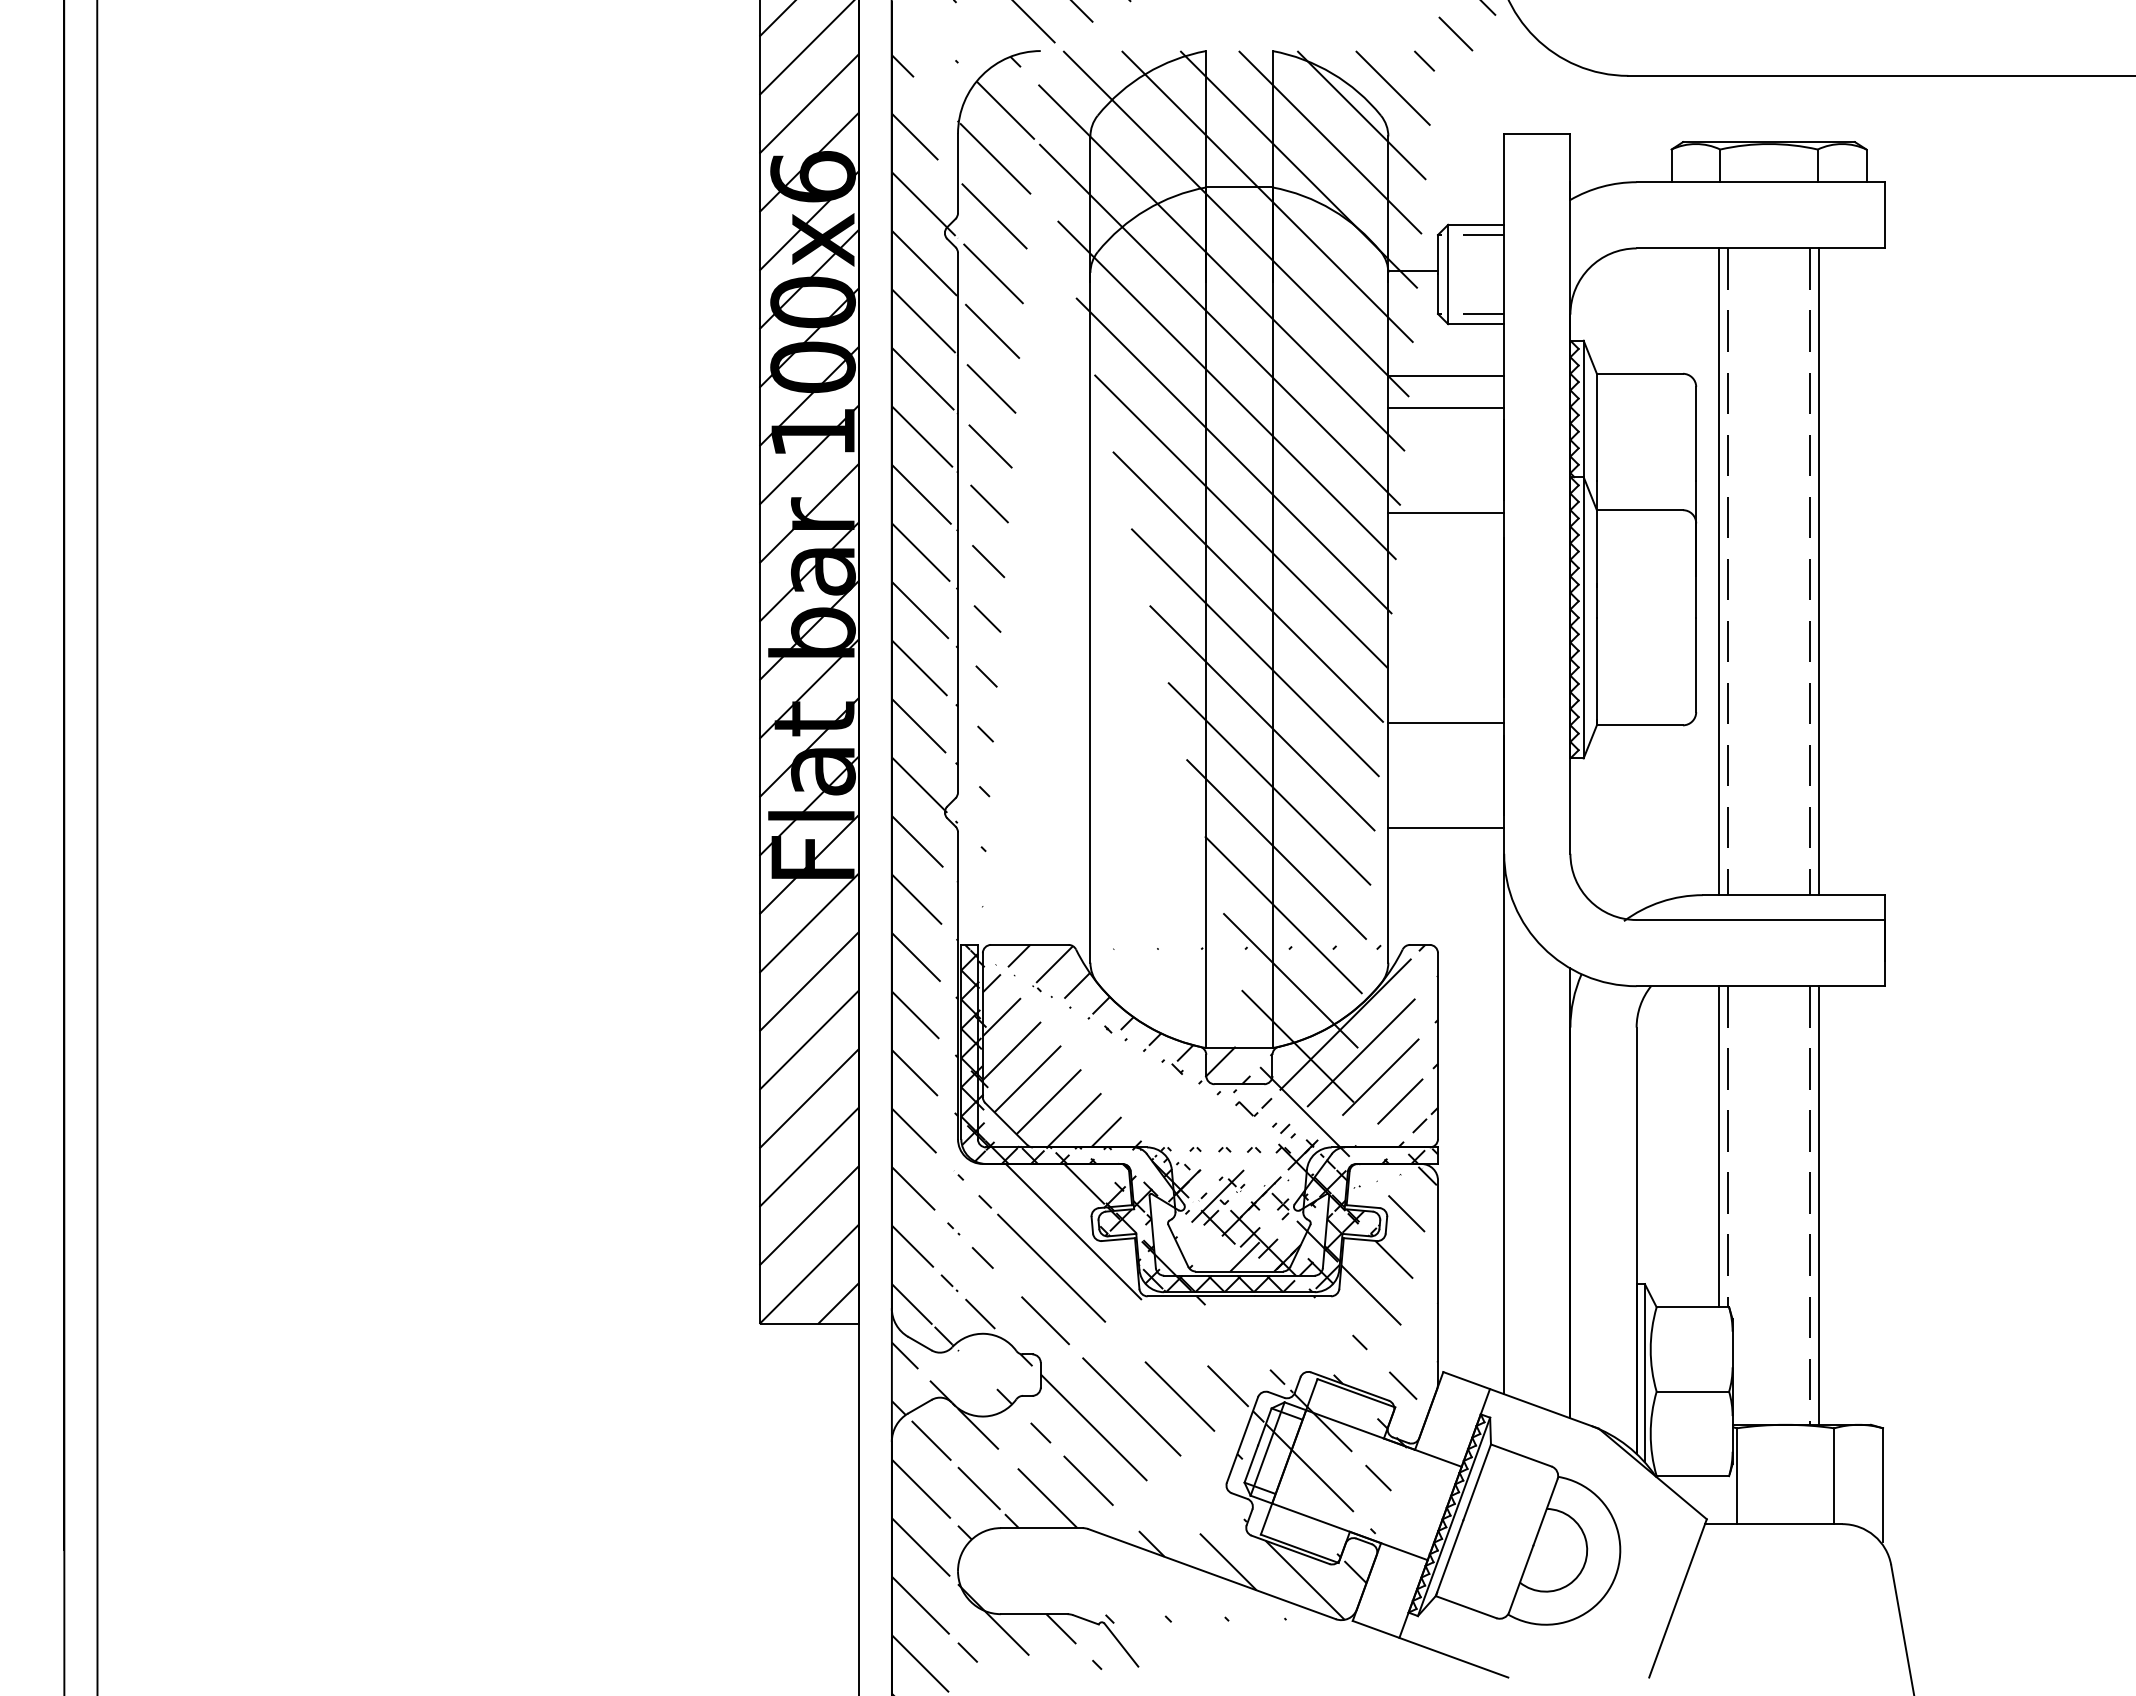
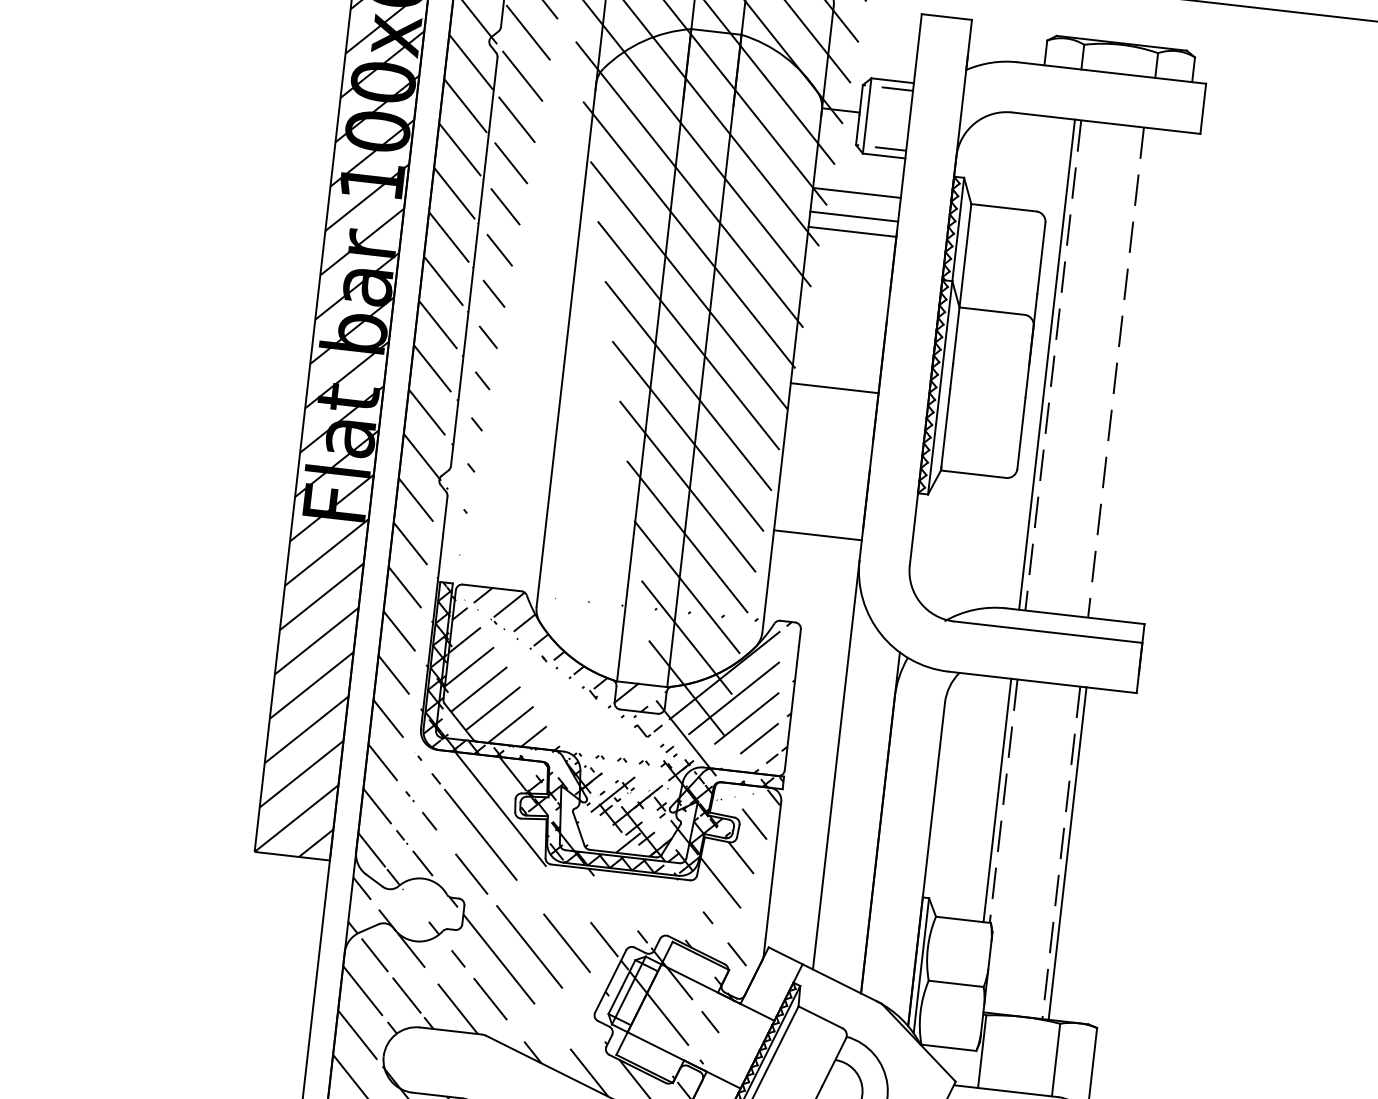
line: (1446, 512) -> (852, 231), moved
line: (1818, 571) -> (1122, 373), removed
line: (1446, 722) -> (834, 387), moved

